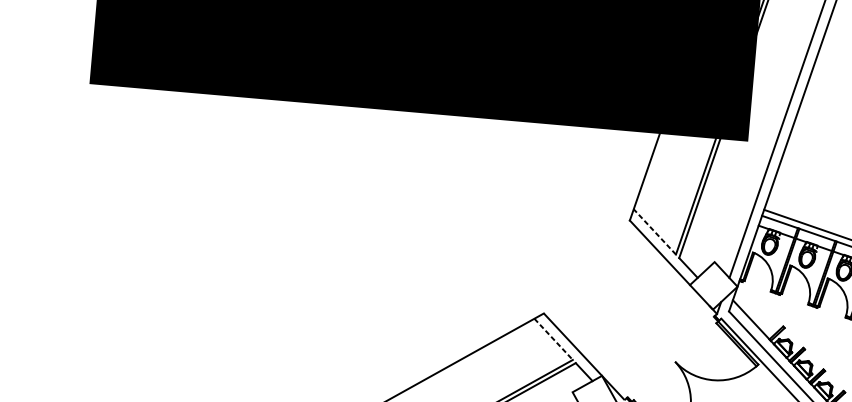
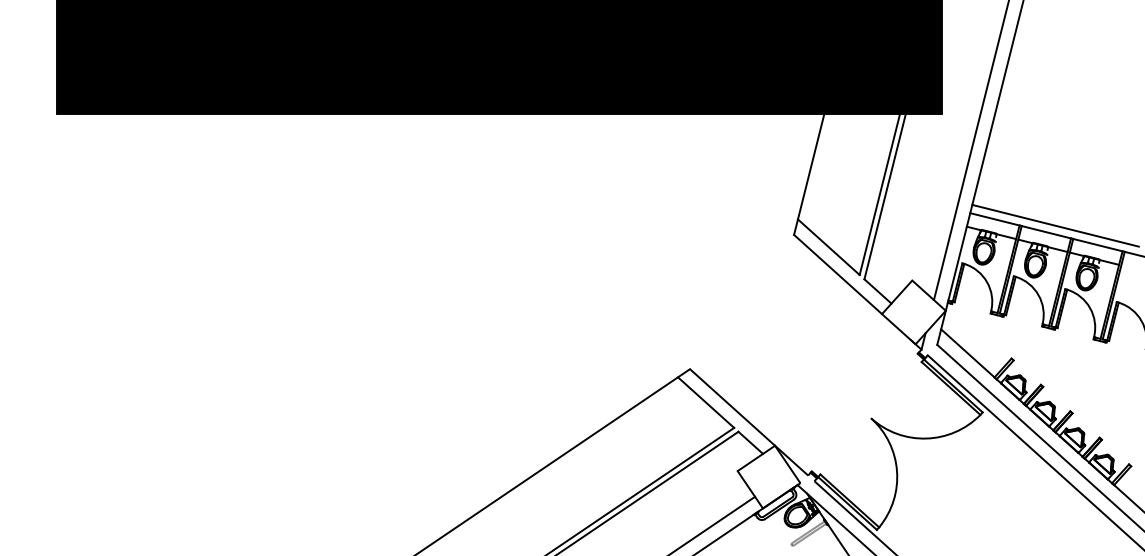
line: (654, 232) -> (828, 247), dashed -> solid
line: (553, 339) -> (706, 402), dashed -> solid

